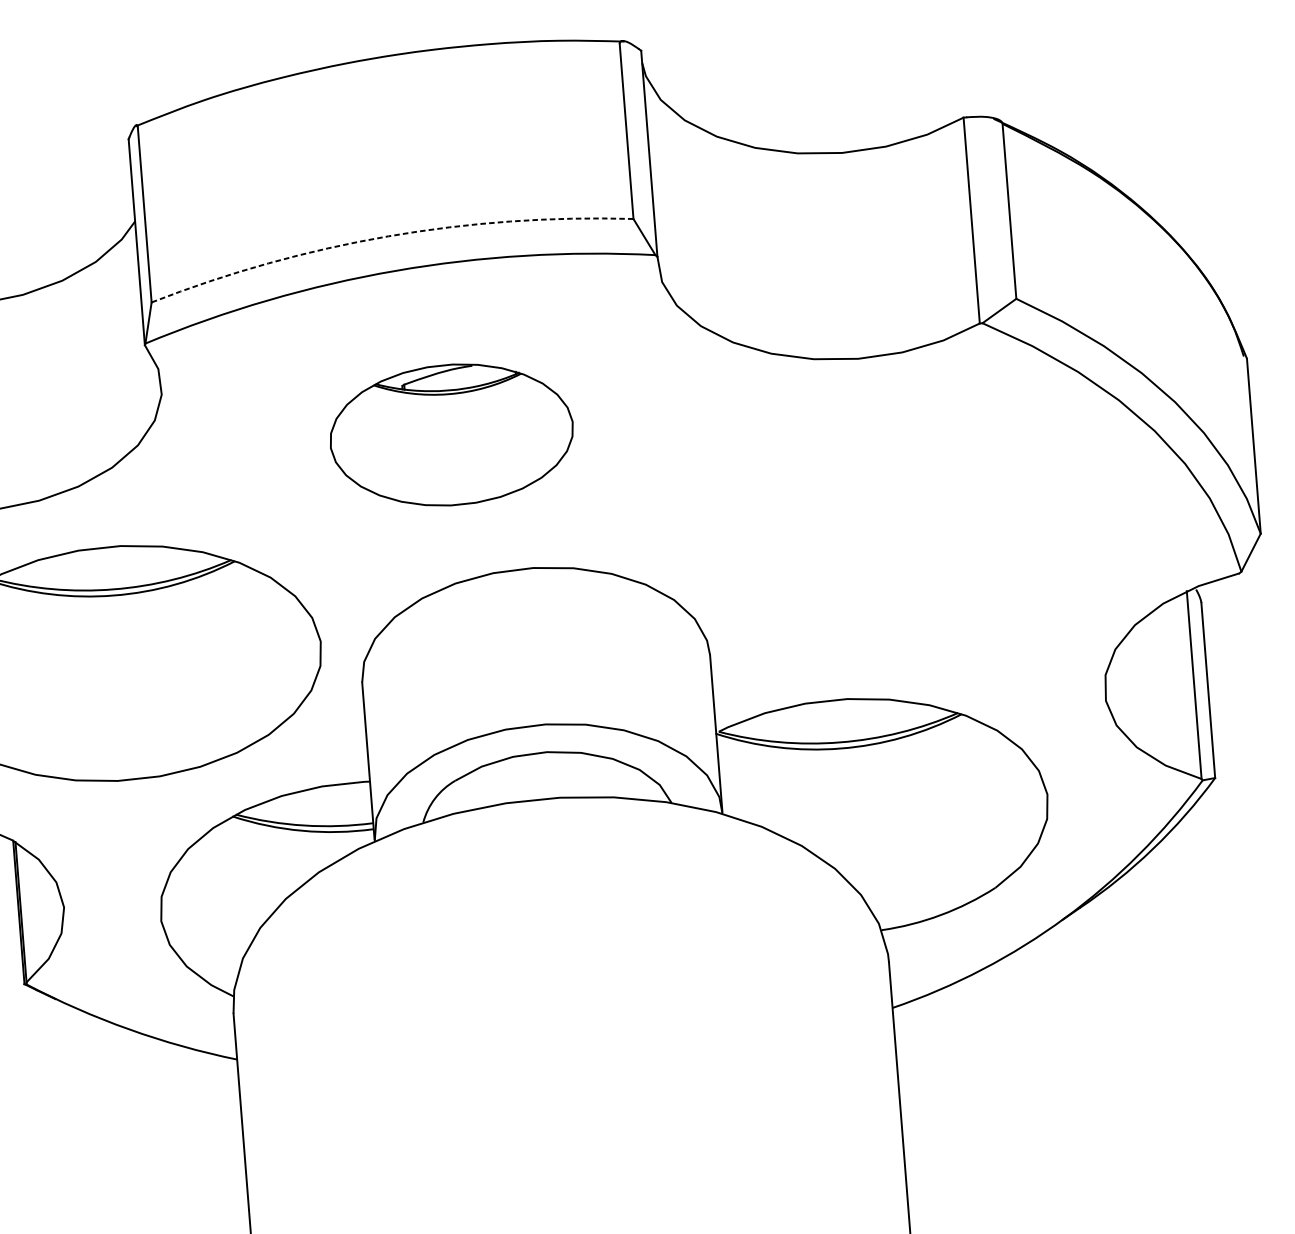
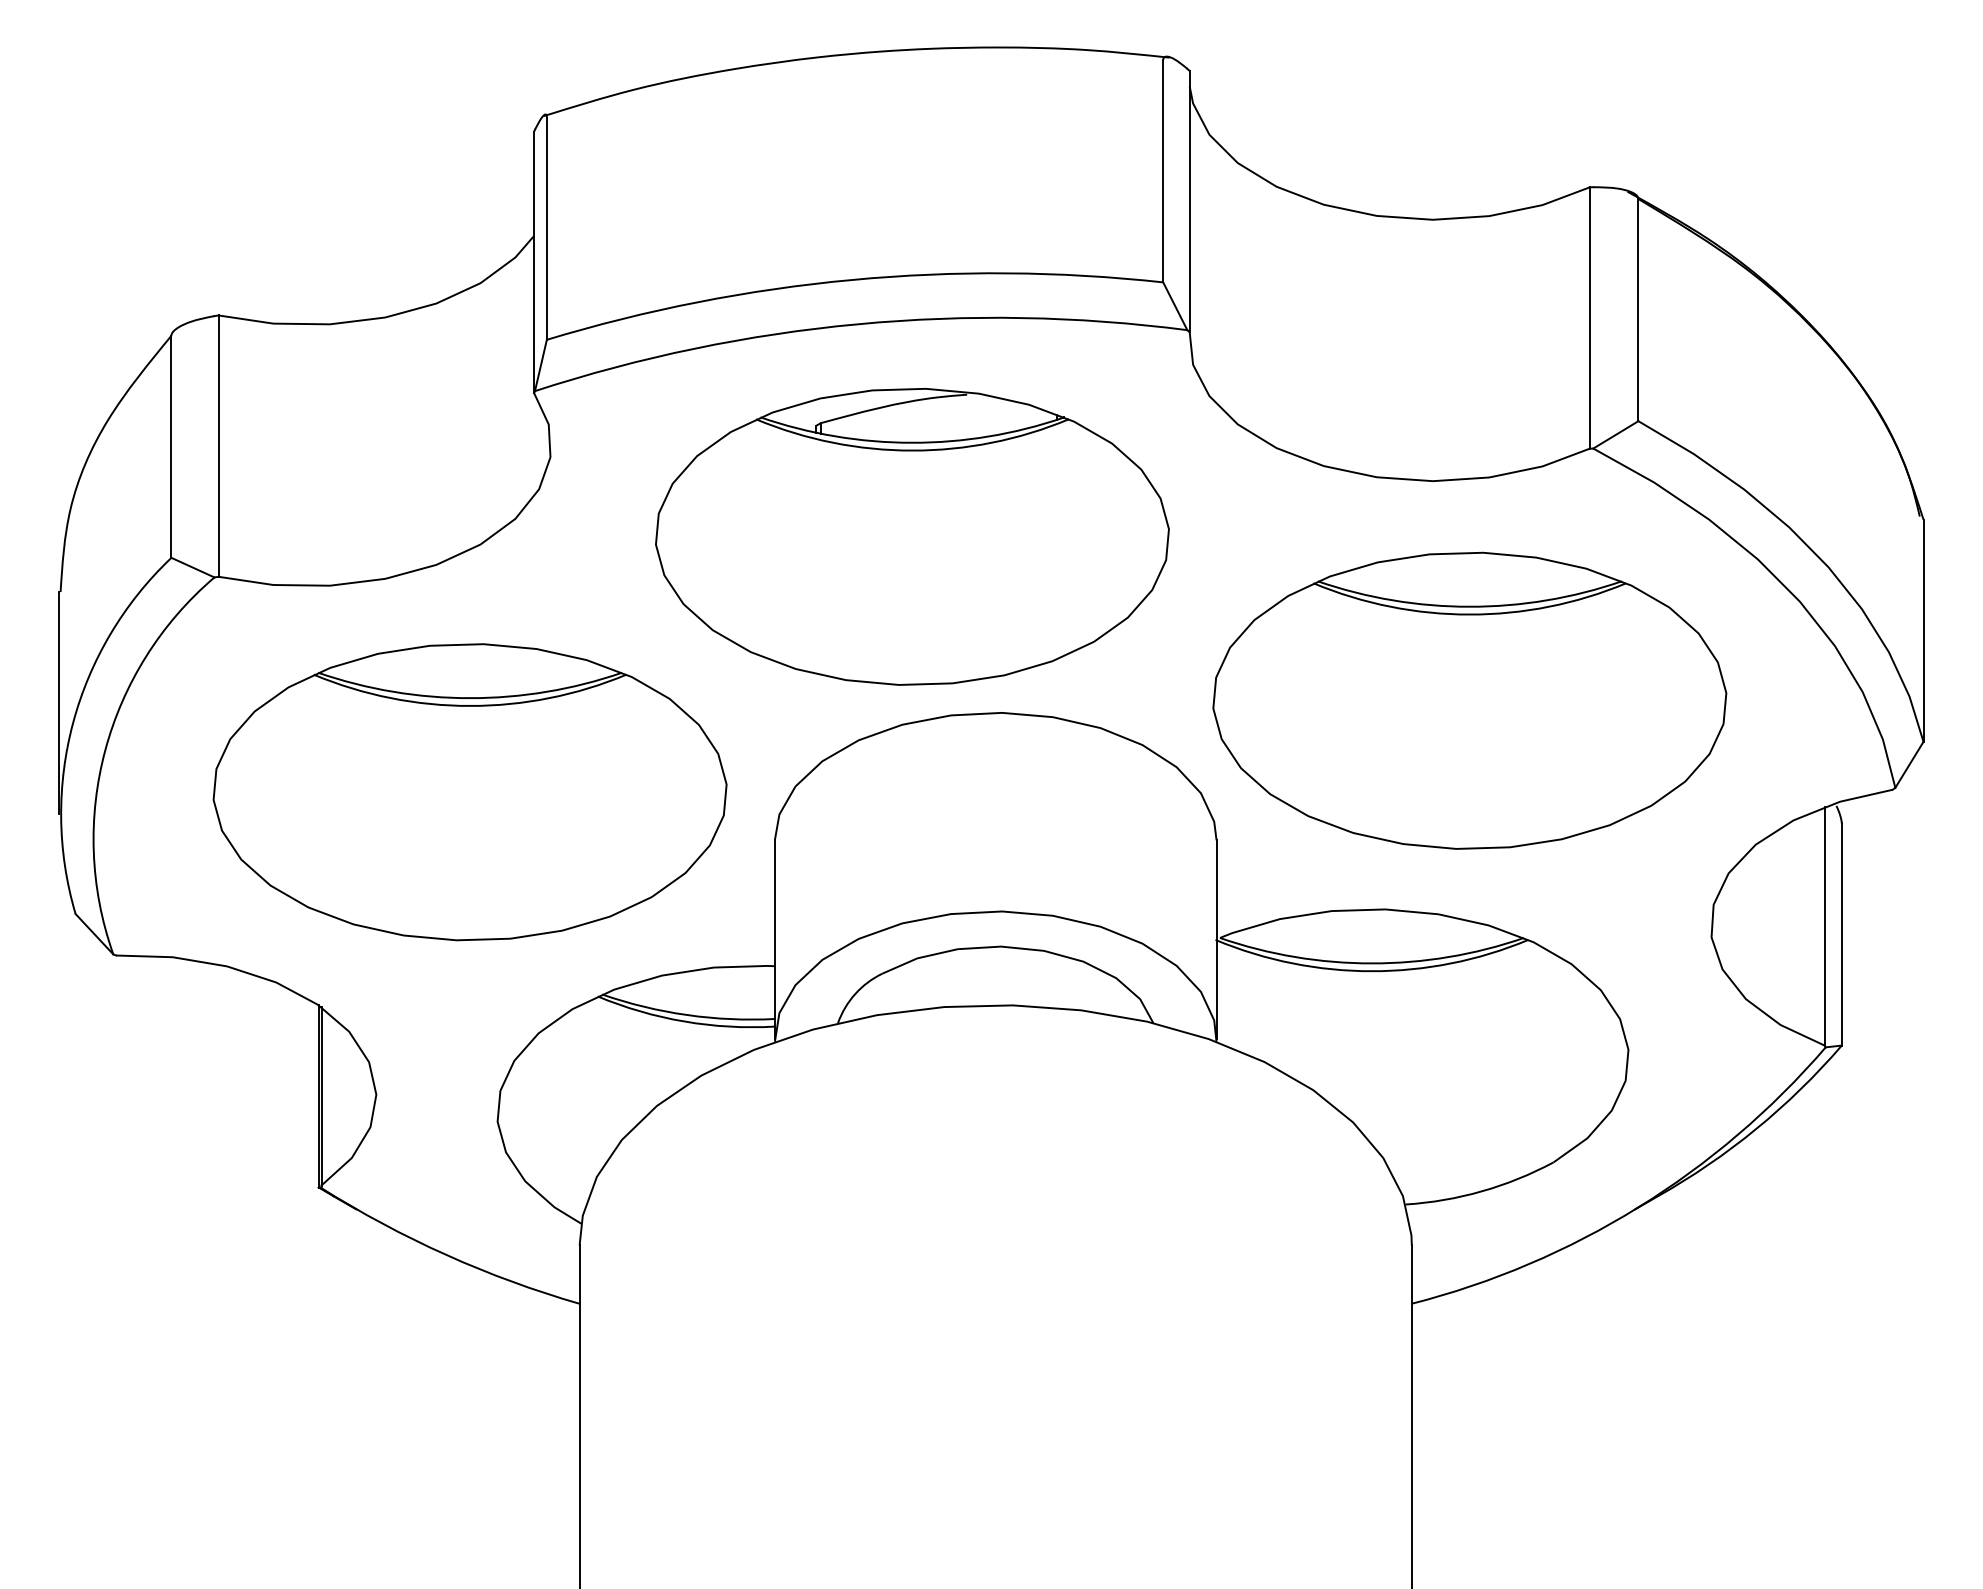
arc: (388, 235) -> (852, 279), dashed -> solid
part: (451, 434) -> (912, 536), size x1.67
part: (900, 529) -> (1469, 700), added

